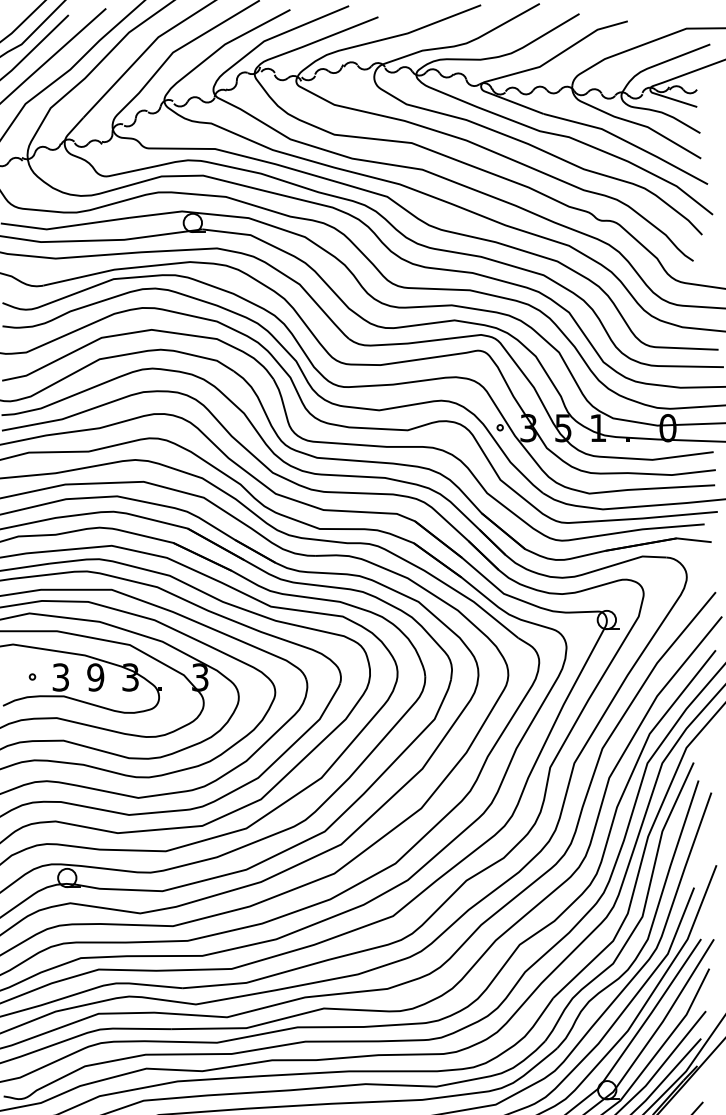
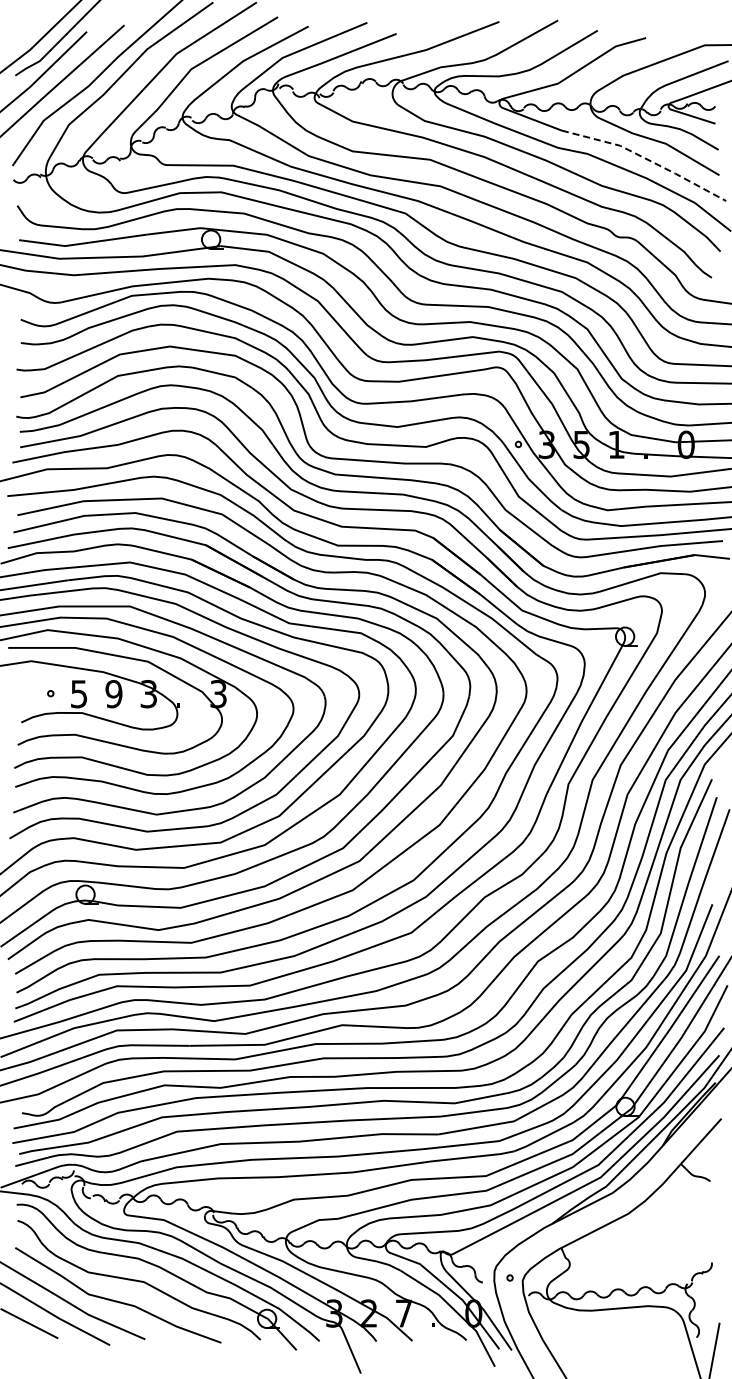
line: (628, 142) -> (646, 159), solid -> dashed
text: (61, 676) -> (79, 693), 3 -> 5

